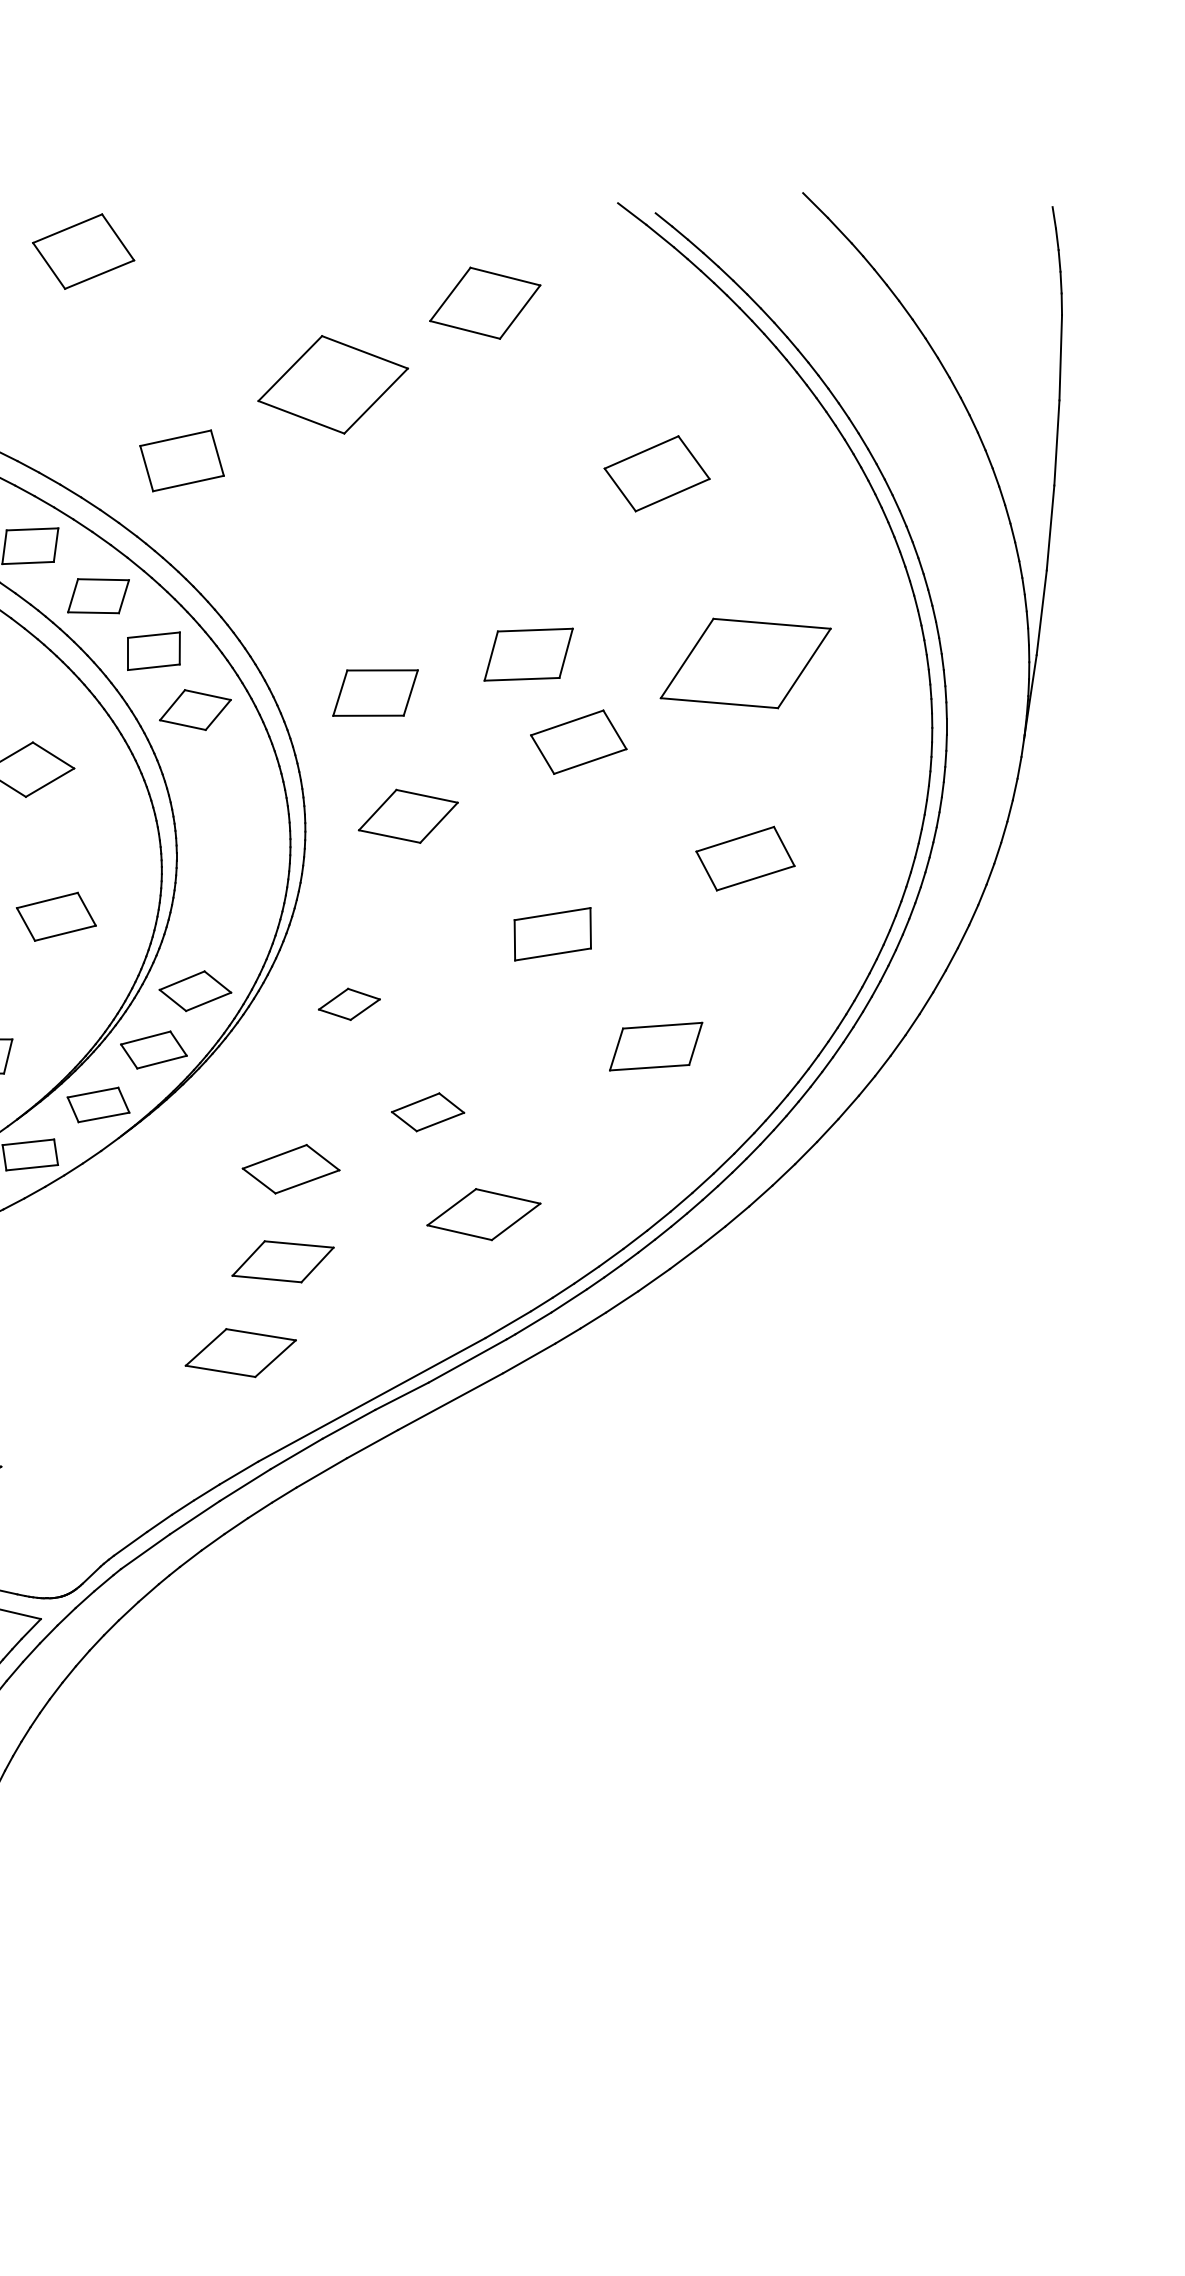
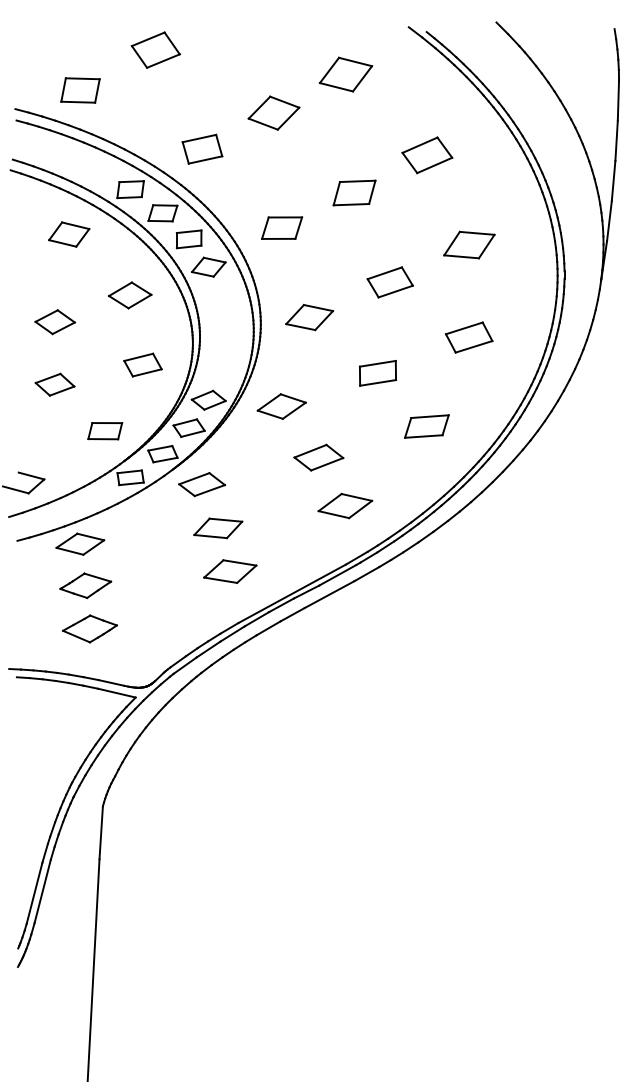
part: (332, 383) -> (273, 112), size x0.71
part: (528, 653) -> (354, 192), moved
part: (746, 662) -> (469, 244), size x0.62
part: (376, 691) -> (282, 227), moved
part: (349, 1004) -> (281, 406), size x1.67
part: (427, 1112) -> (318, 457), size x1.43
part: (289, 1169) -> (201, 484), moved
part: (283, 1261) -> (218, 528), moved

